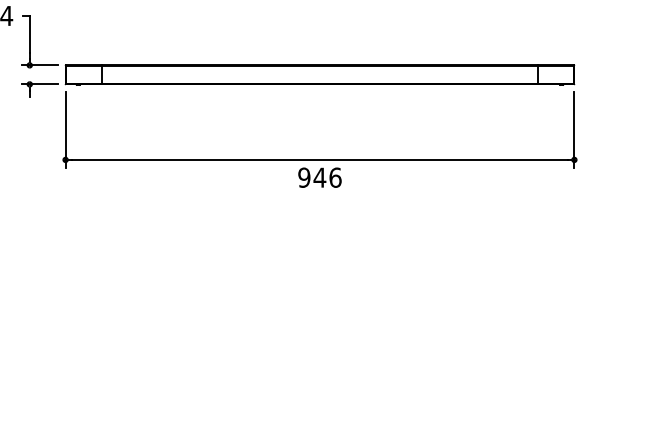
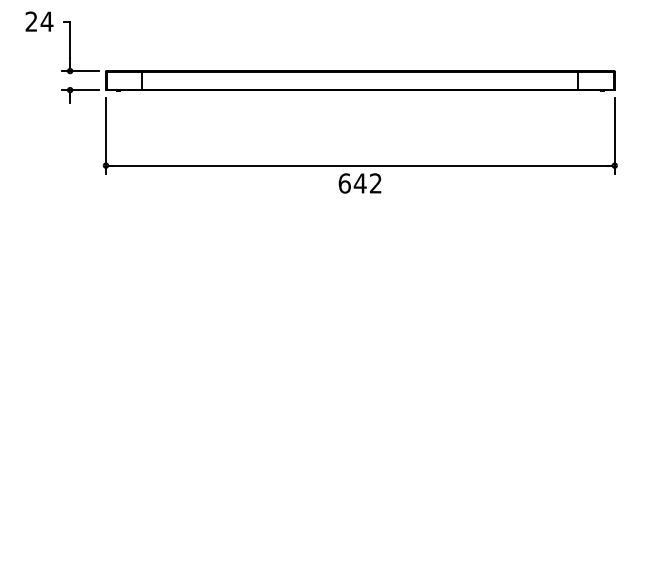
text: (320, 177) -> (360, 183), 946 -> 642

